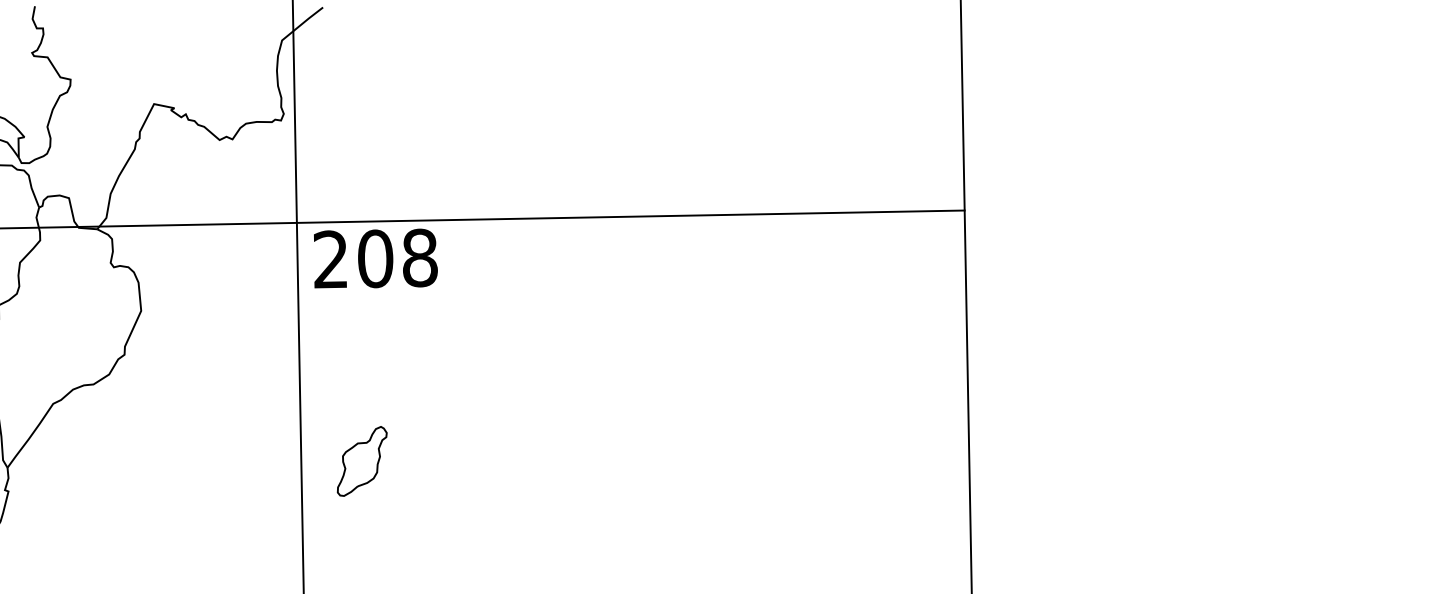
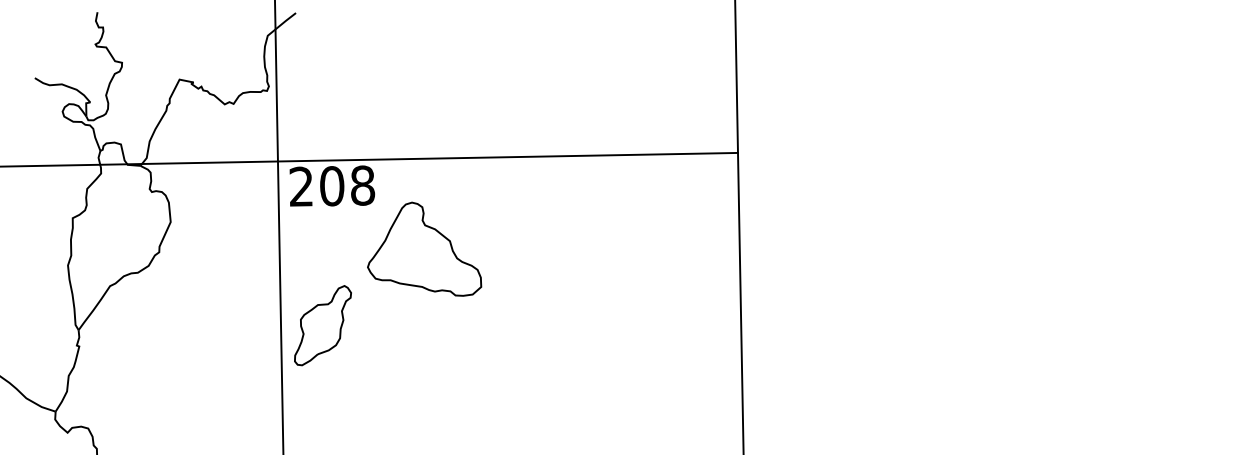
part: (509, 349) -> (424, 248), added
part: (361, 461) -> (322, 325), size x1.67

